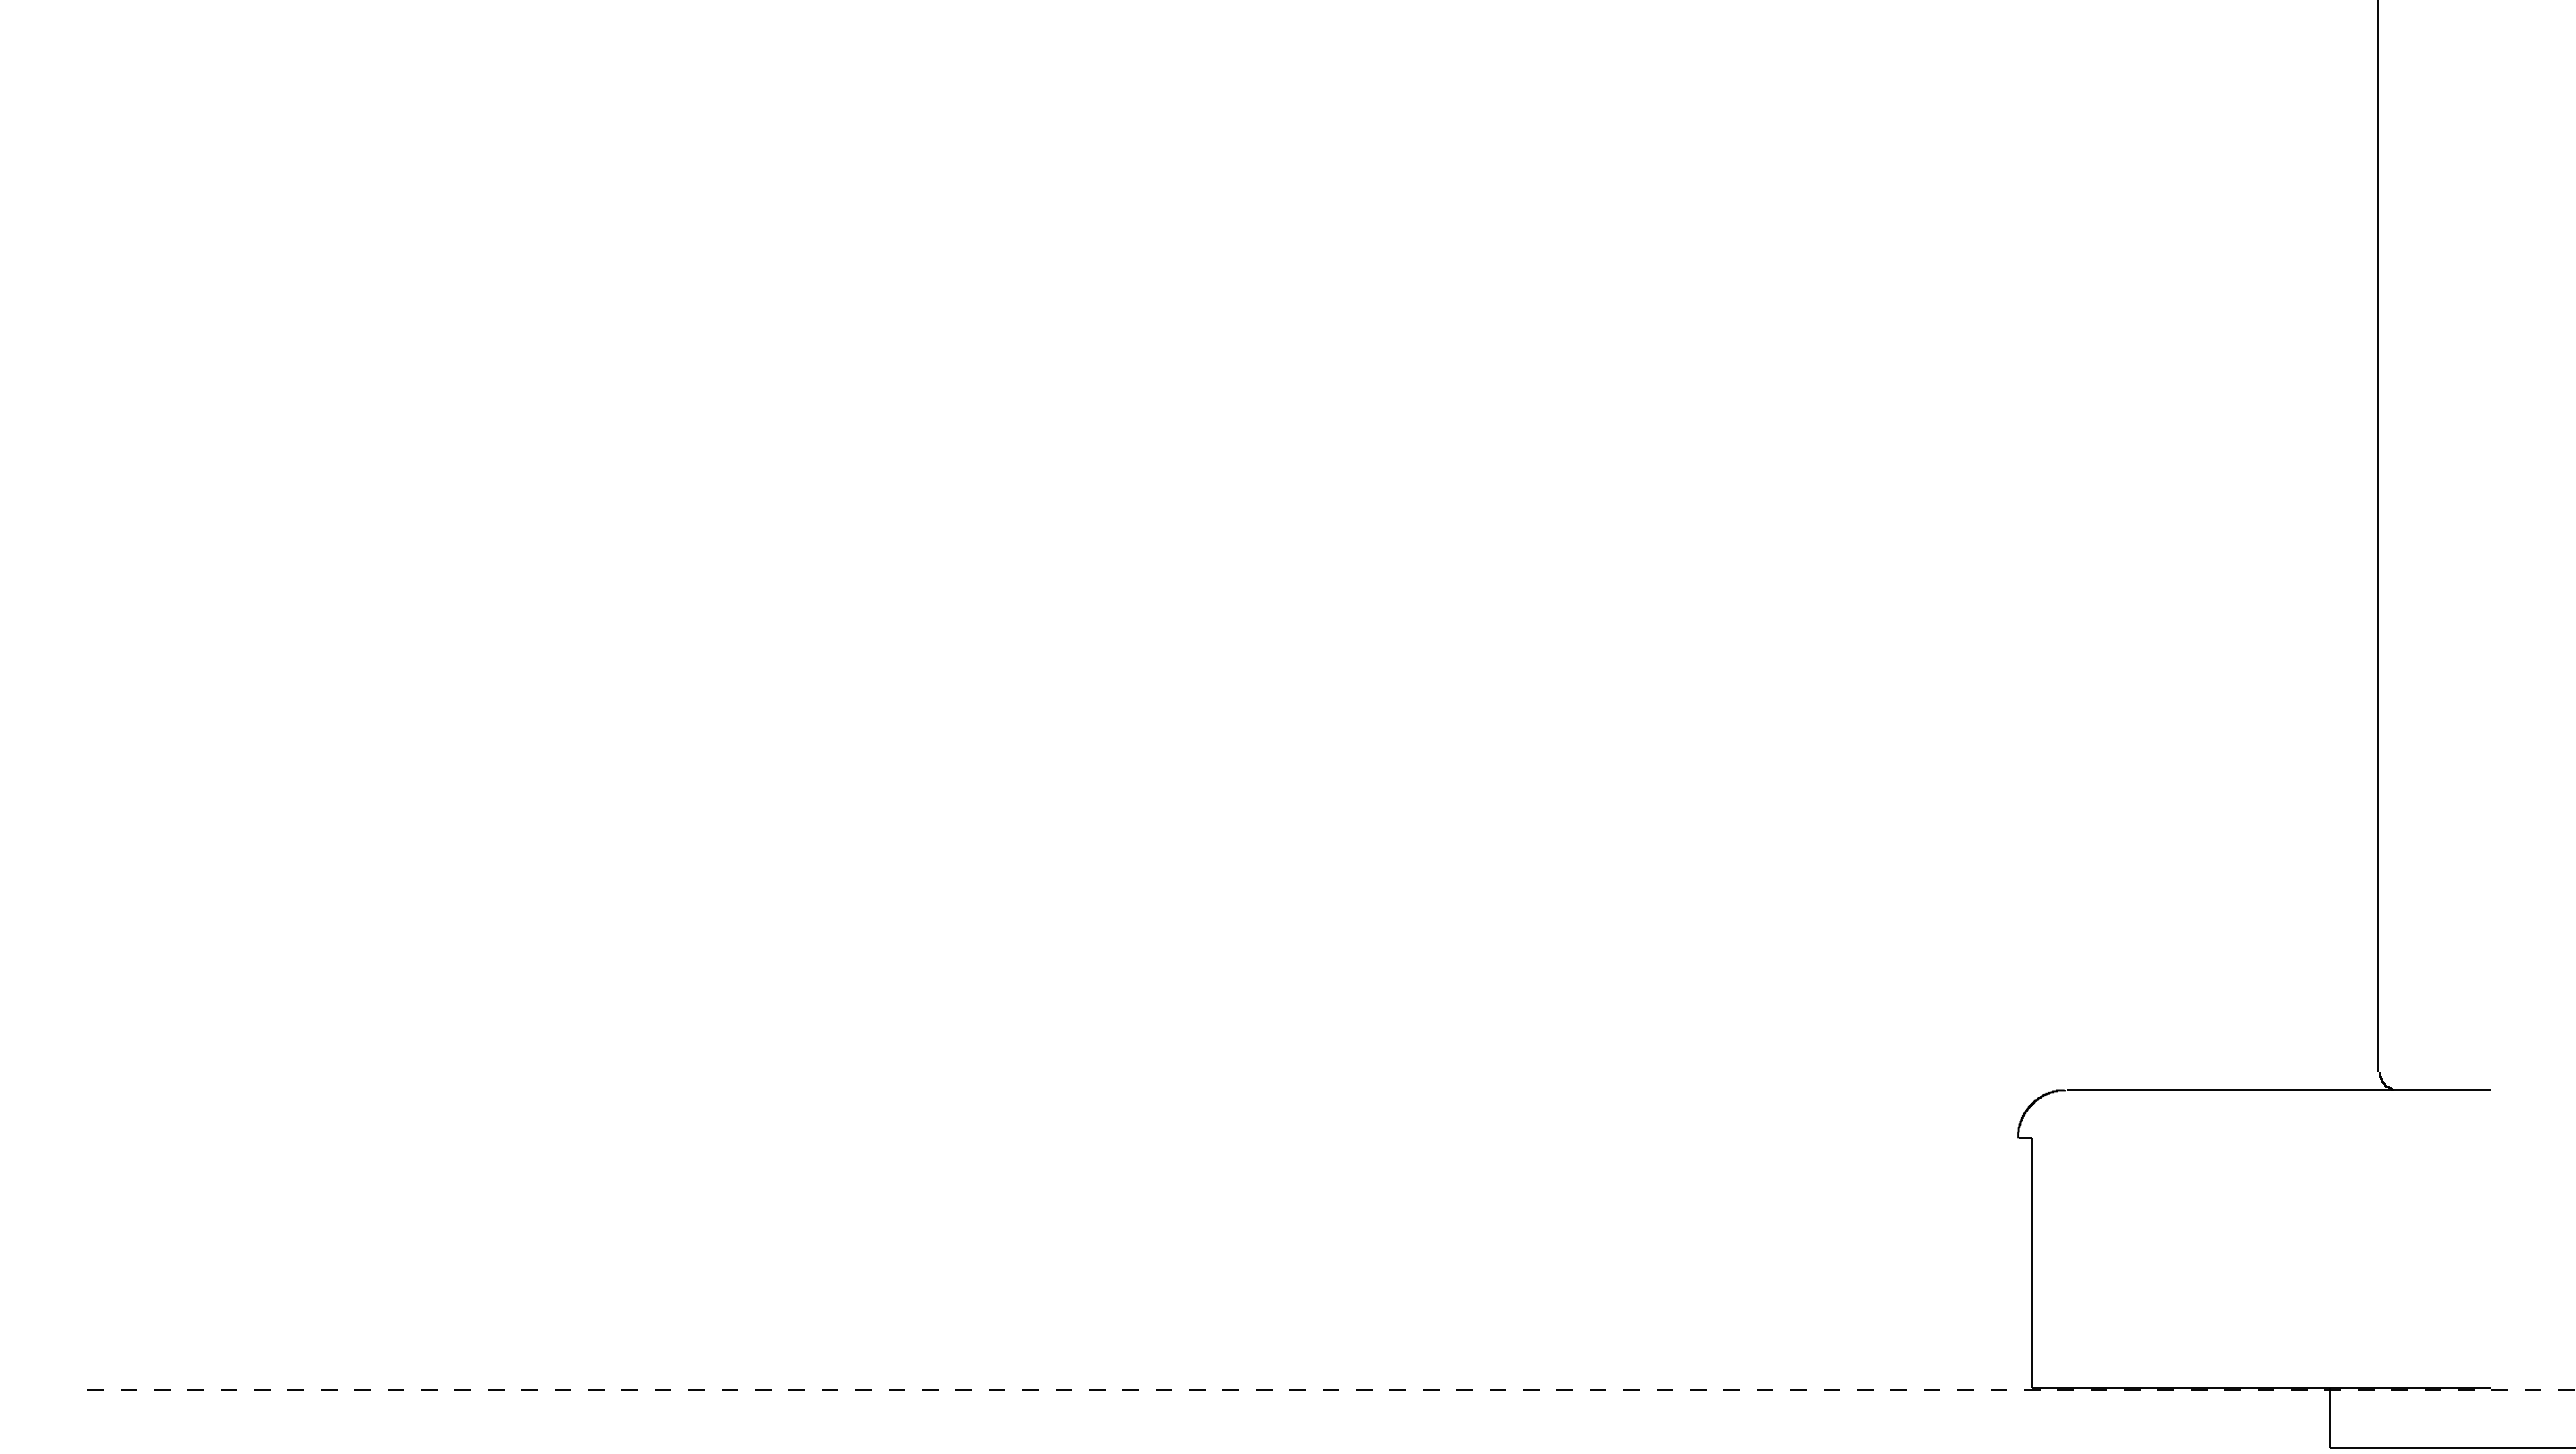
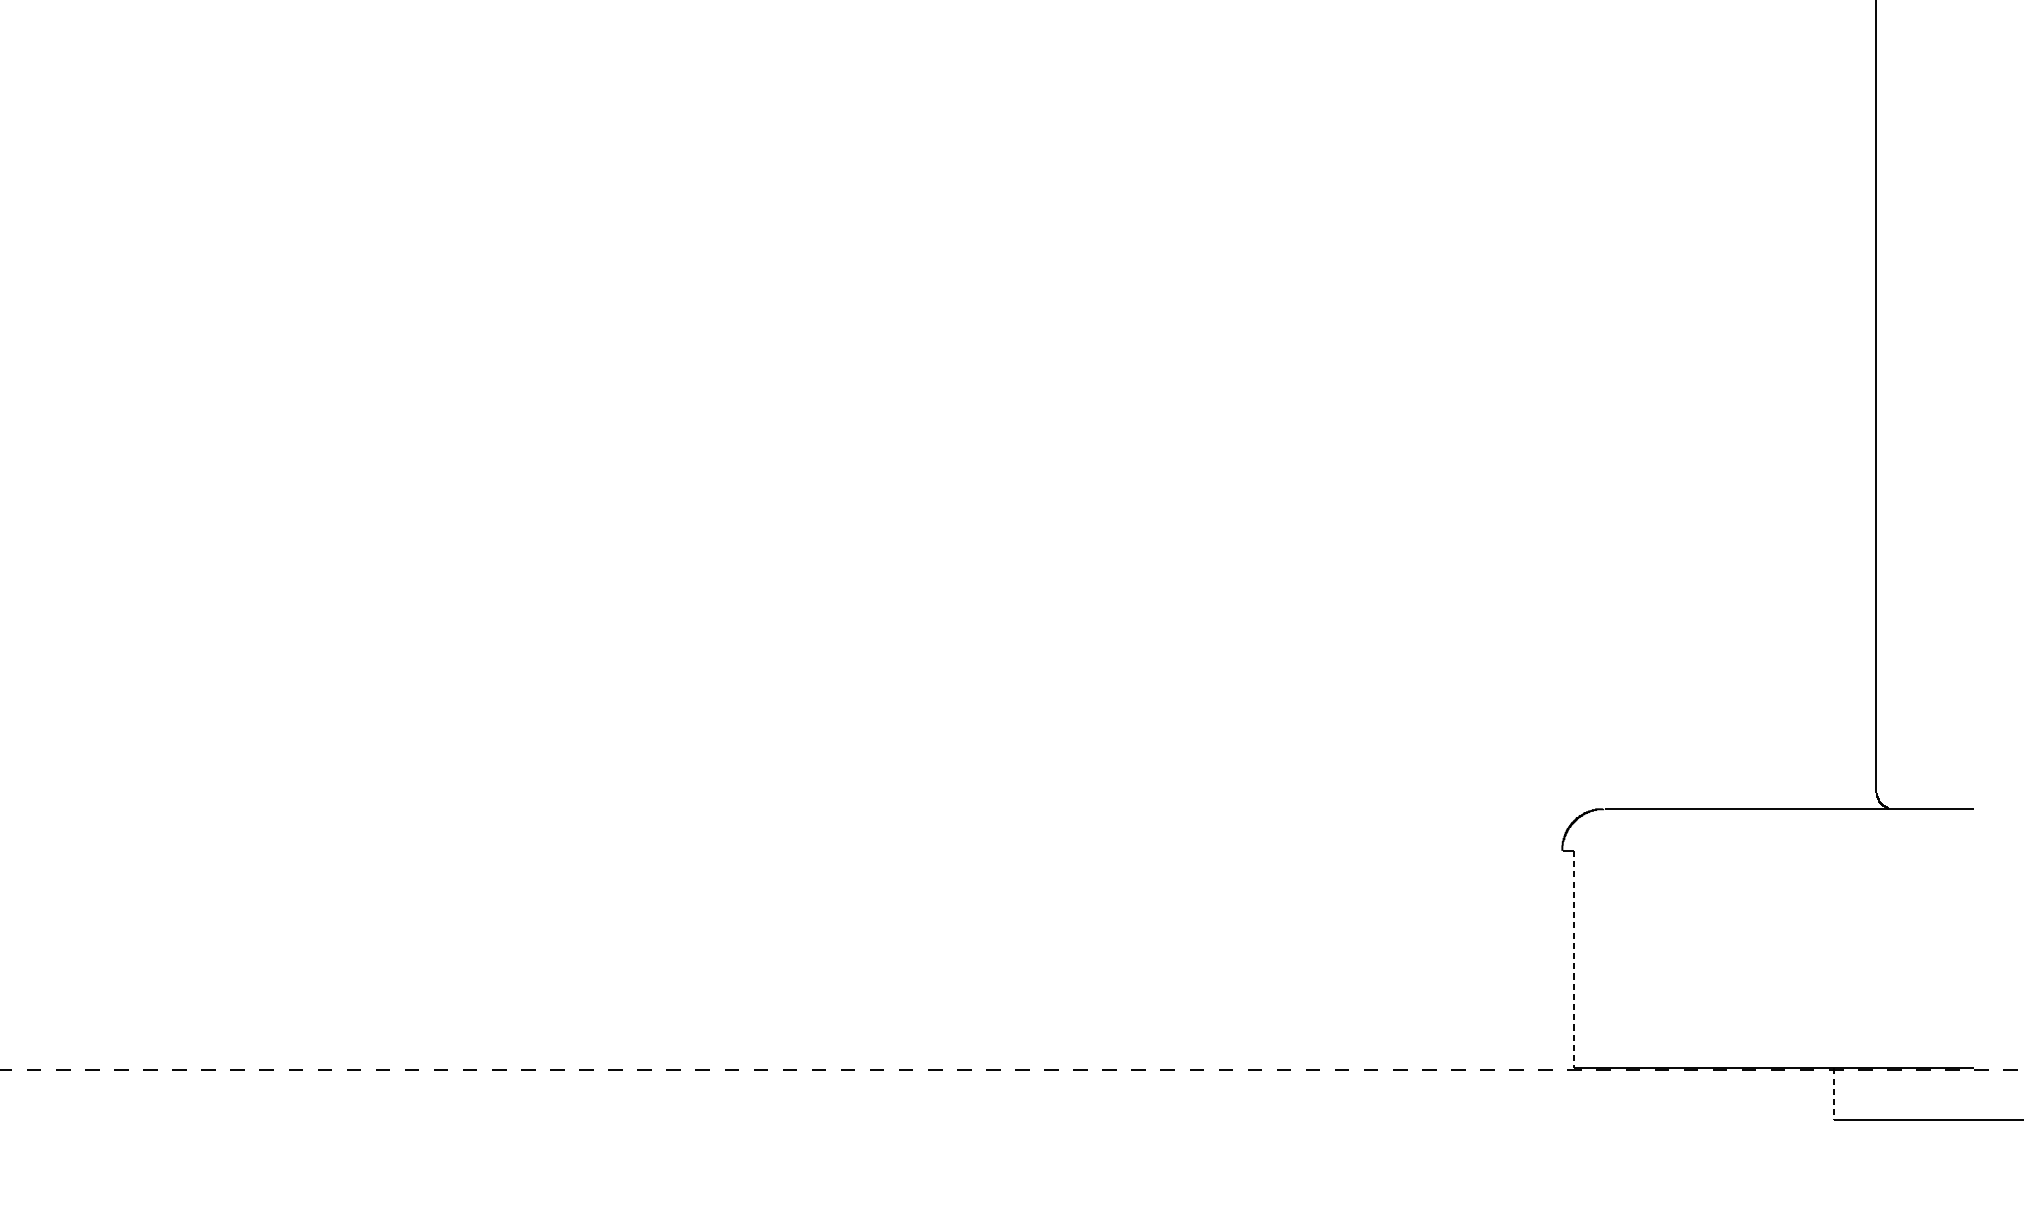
line: (2031, 1263) -> (1574, 959), solid -> dashed
line: (2329, 1417) -> (1833, 1093), solid -> dashed

